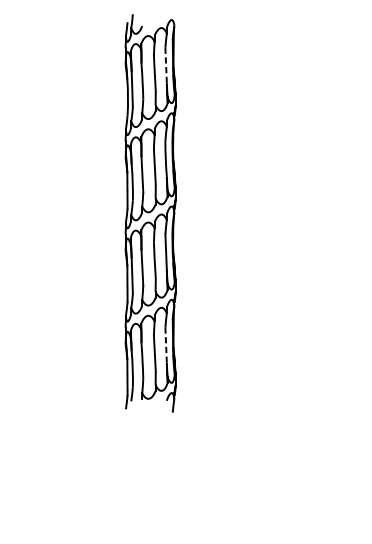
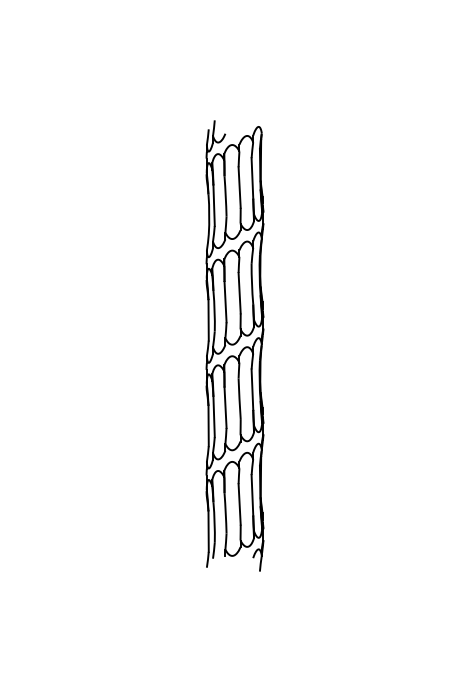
line: (166, 65) -> (252, 178), dashed -> solid
line: (166, 345) -> (252, 495), dashed -> solid

